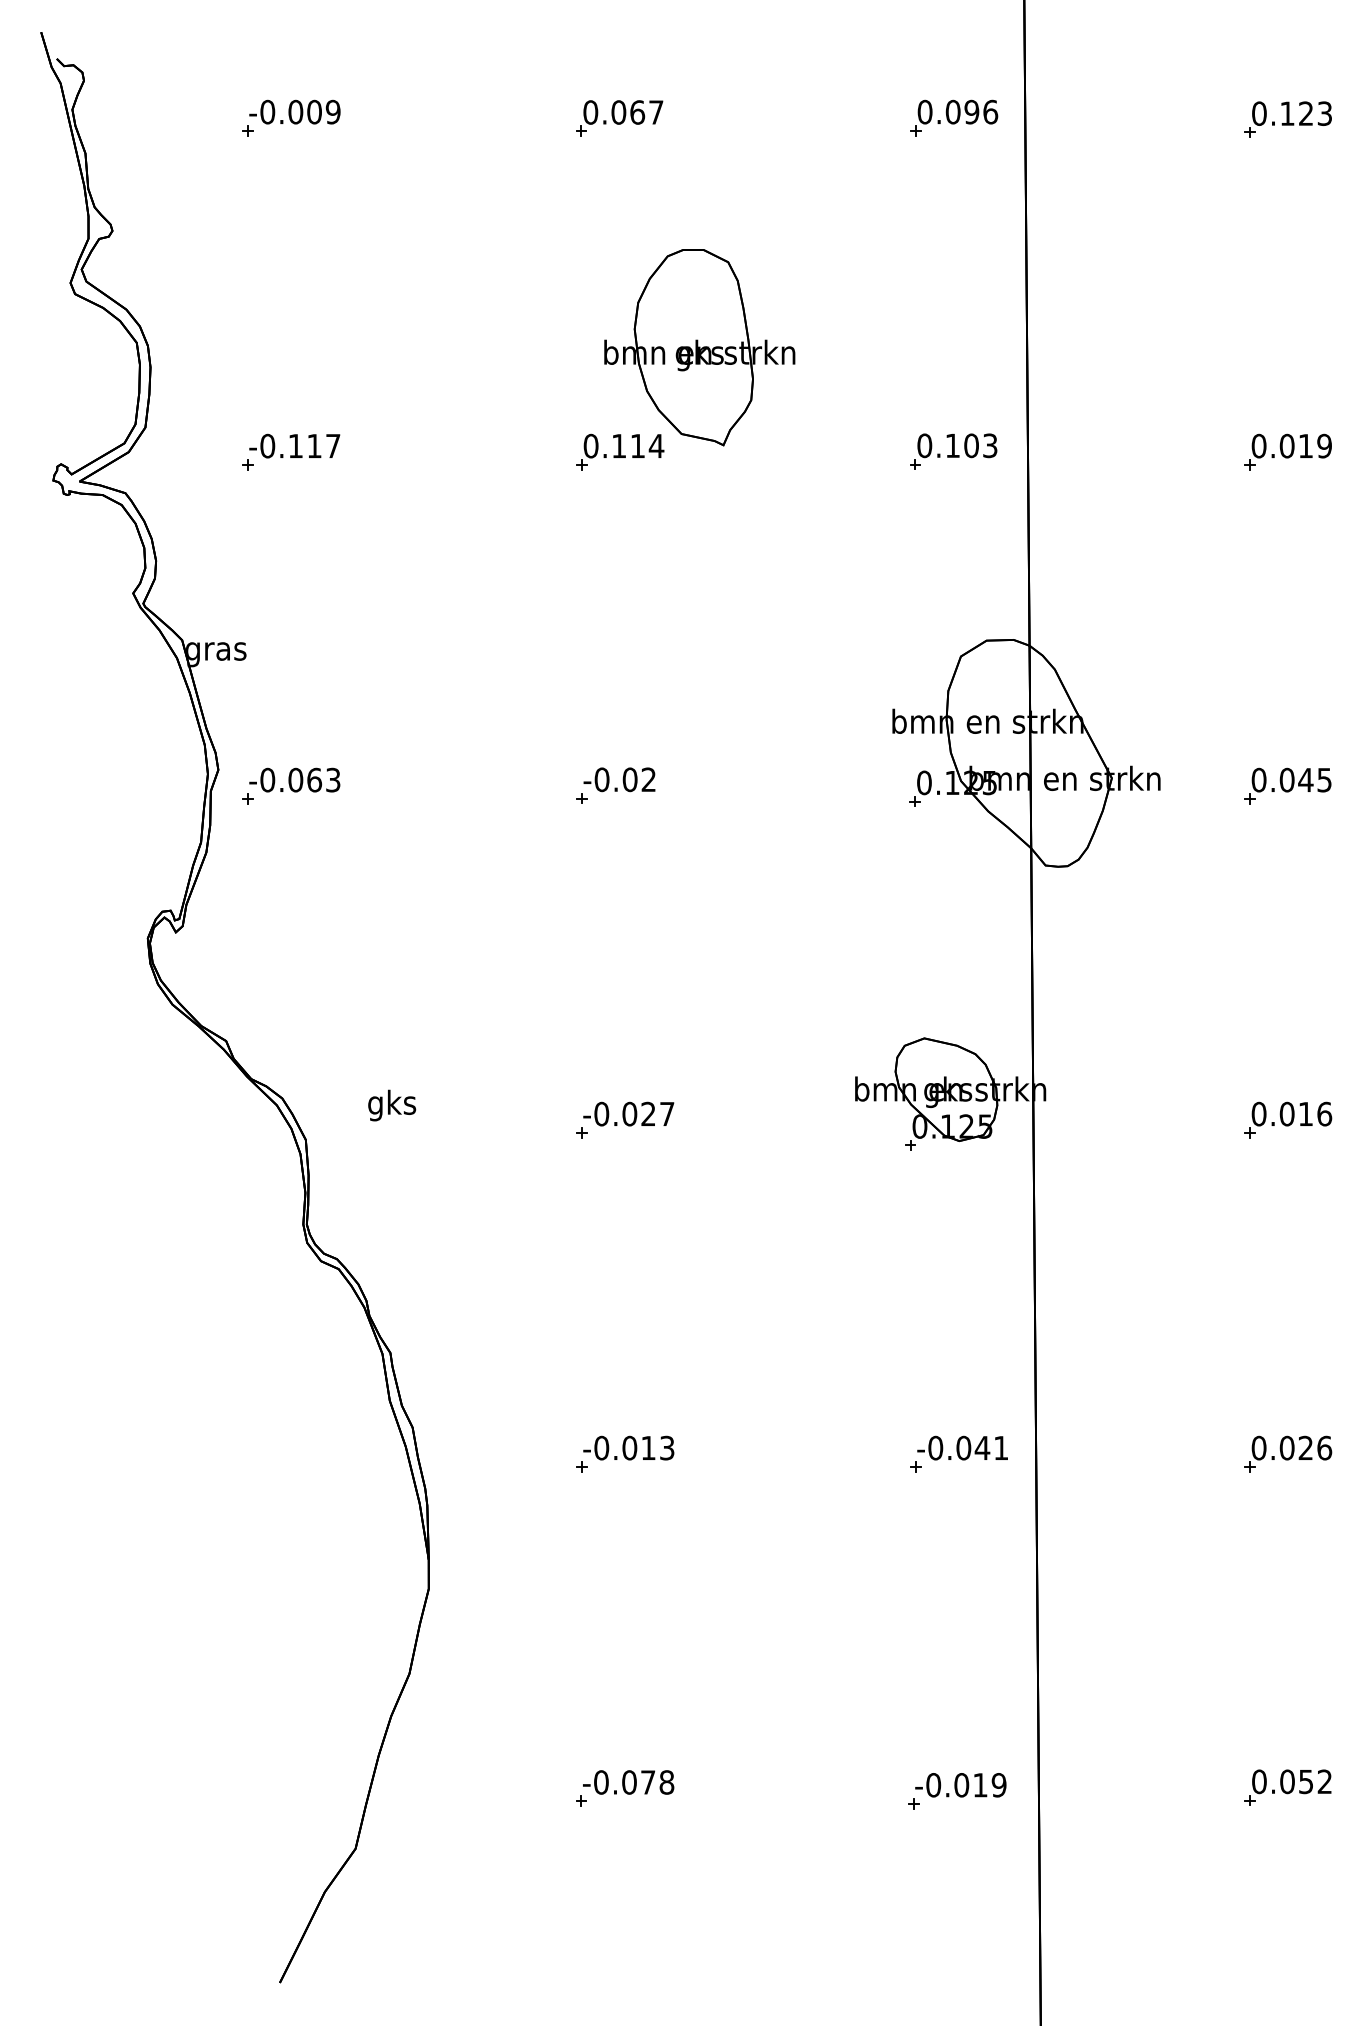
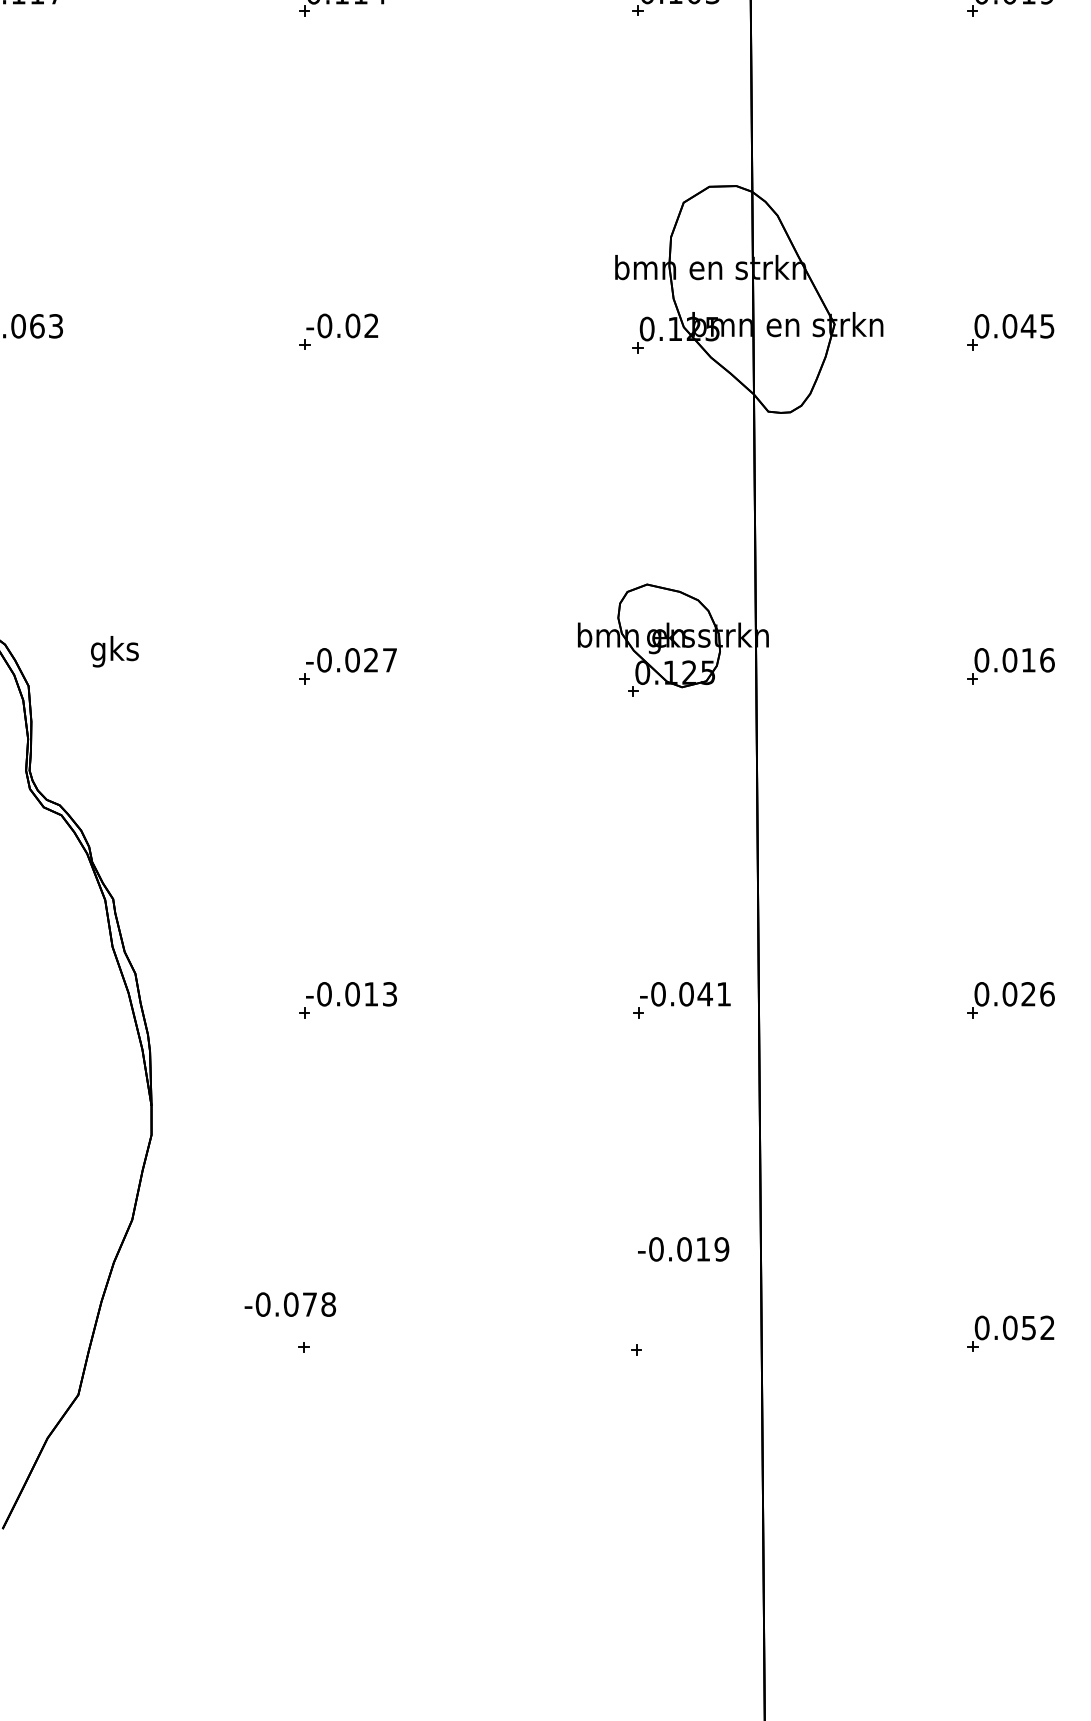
text: (628, 1782) -> (290, 1304), moved
text: (960, 1785) -> (683, 1249), moved

